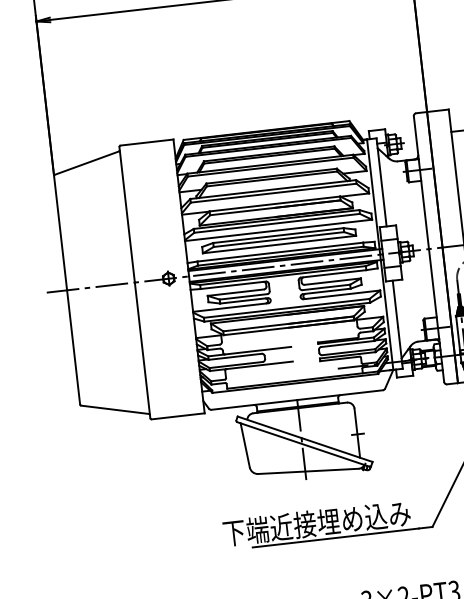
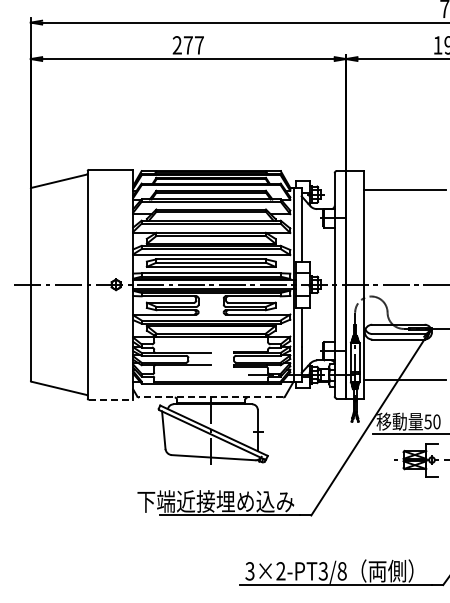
line: (296, 400) -> (210, 397), solid -> dashed
line: (178, 415) -> (111, 399), solid -> dashed

